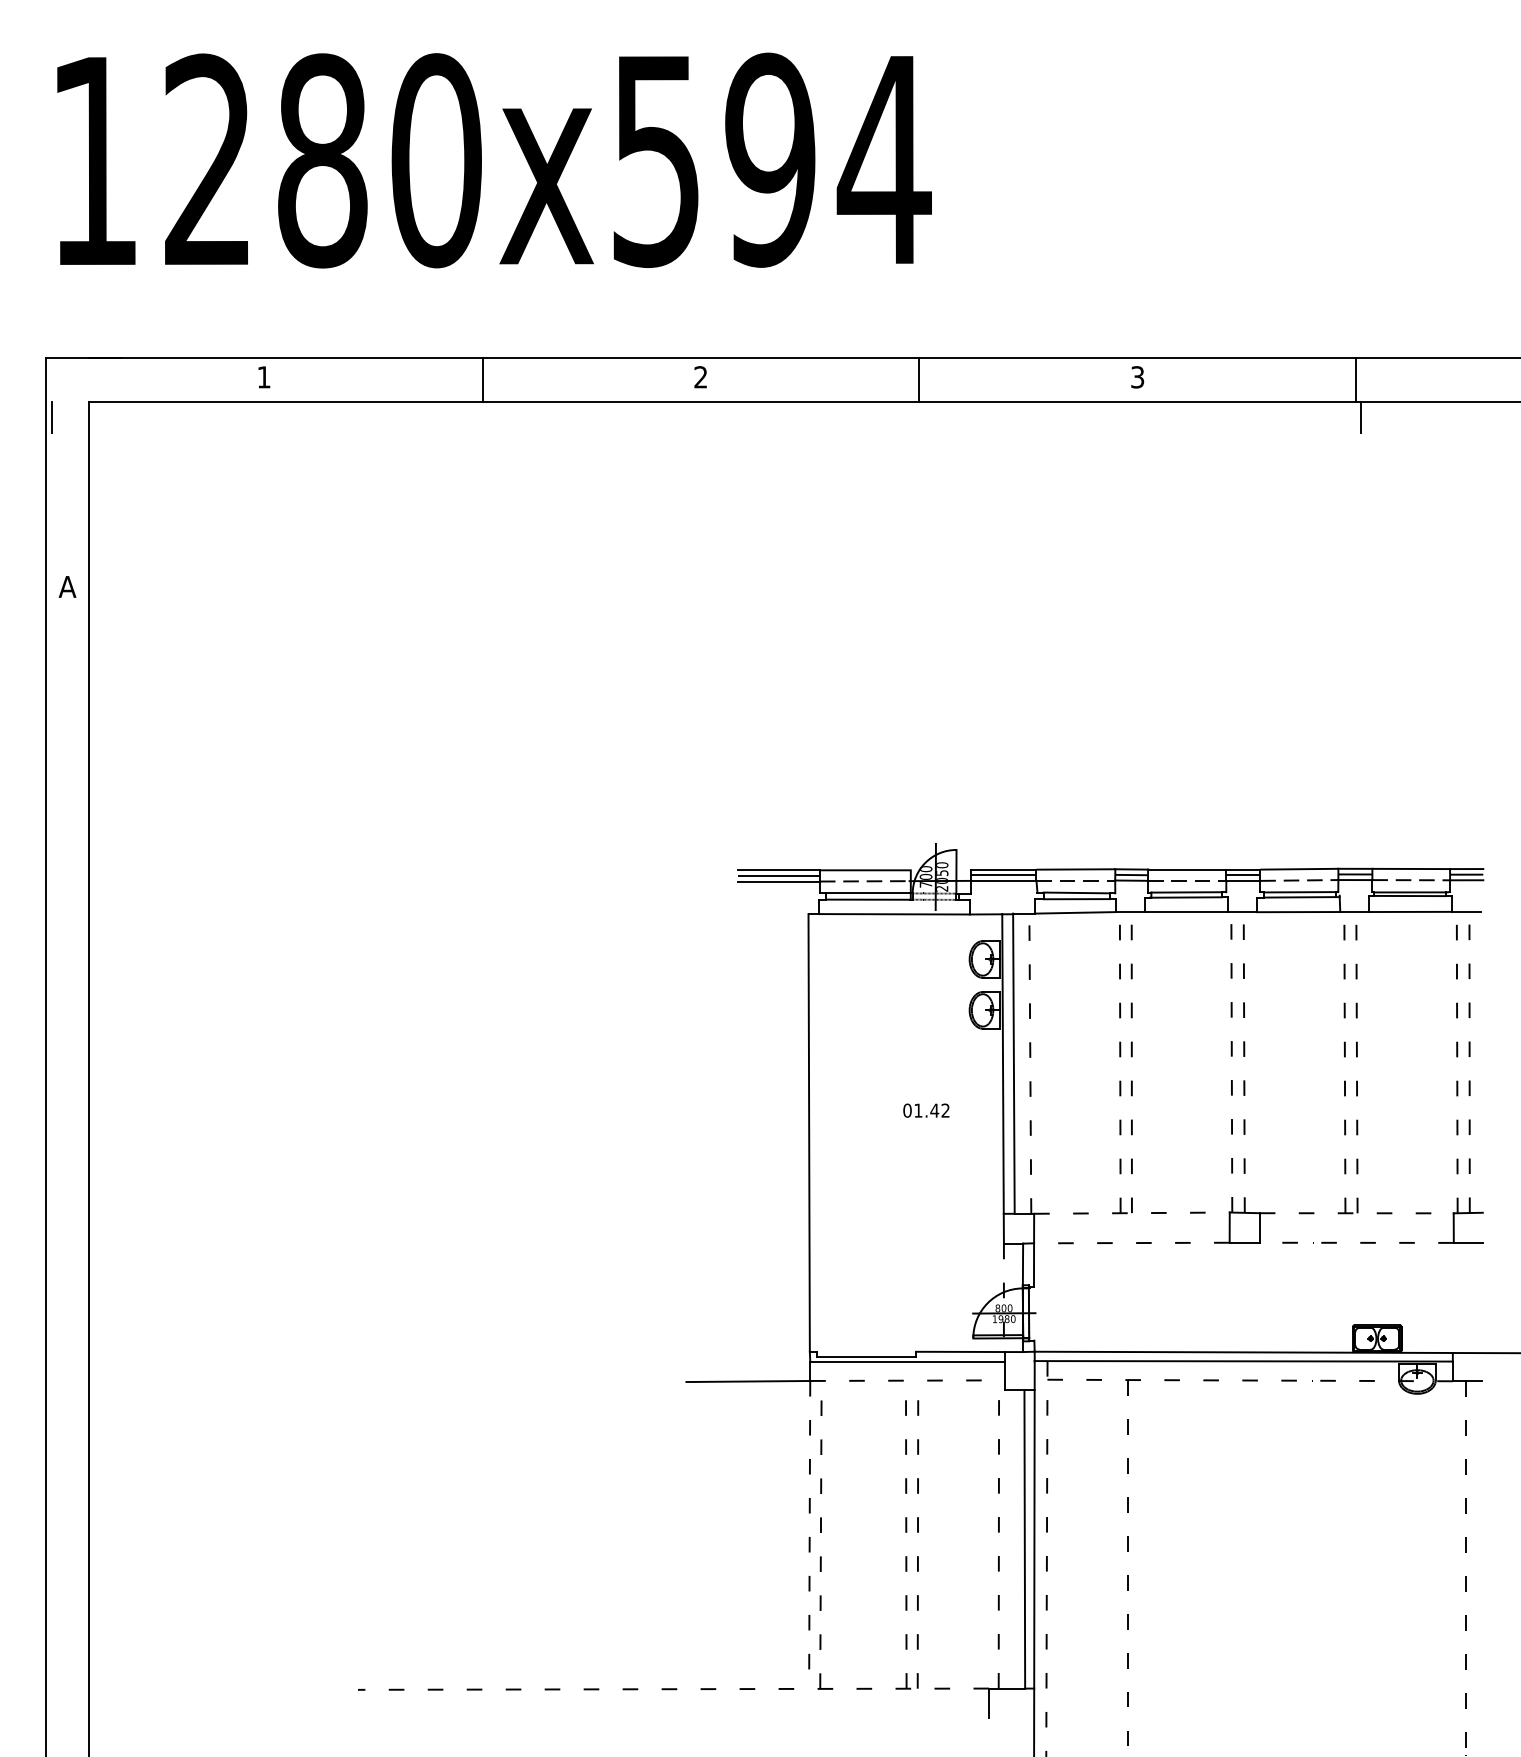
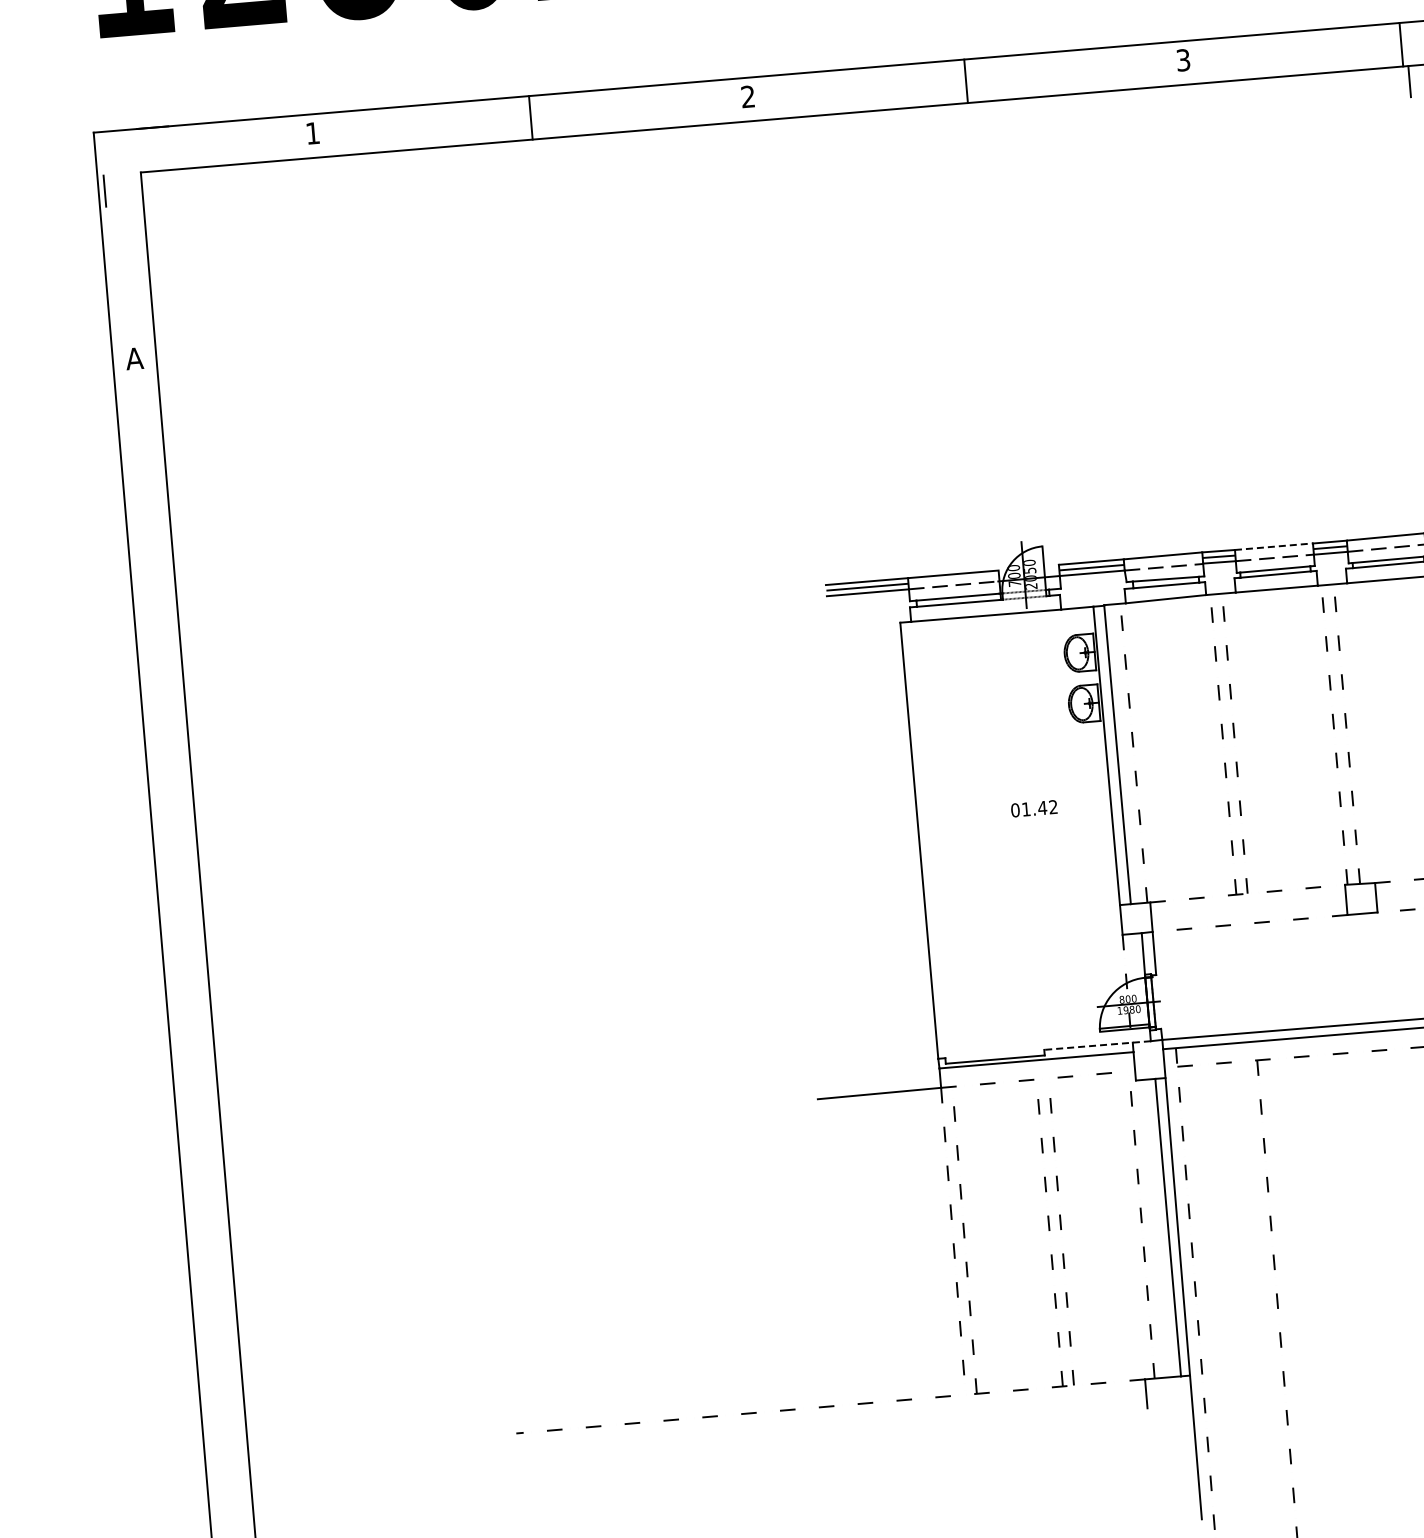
line: (1187, 869) -> (1274, 546), solid -> dashed
line: (969, 1351) -> (1097, 1045), solid -> dashed

